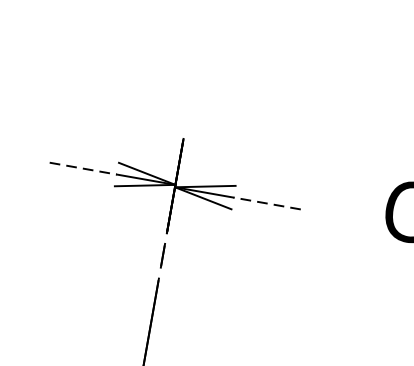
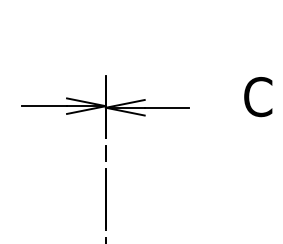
line: (84, 169) -> (45, 106), dashed -> solid
line: (266, 202) -> (166, 107), dashed -> solid

